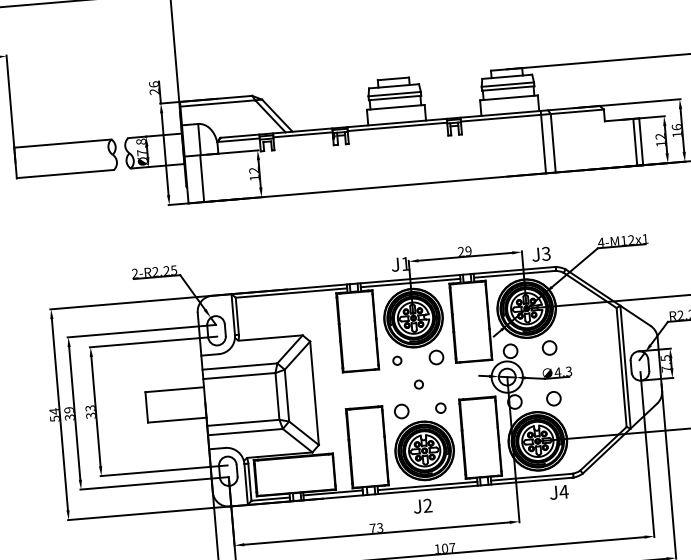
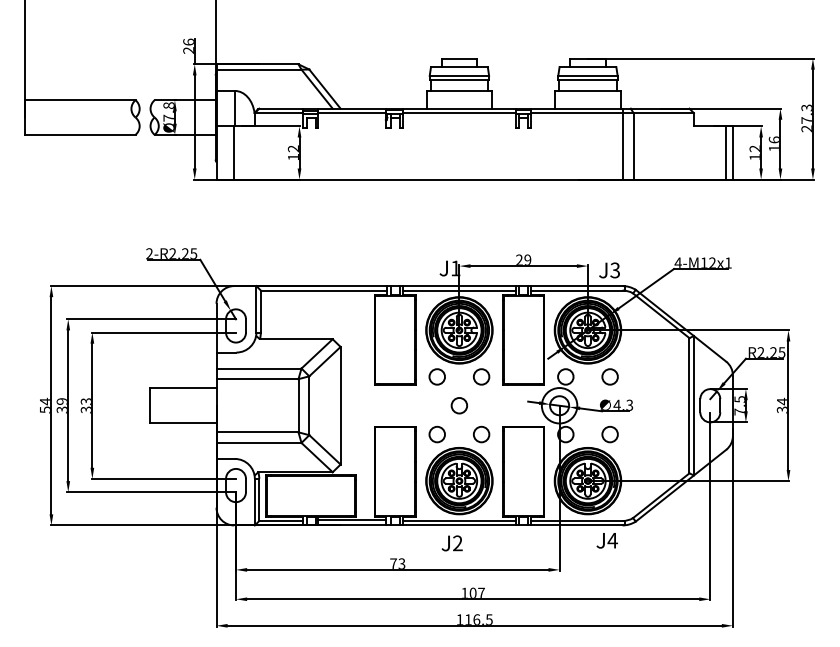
circle: (396, 360) -> (436, 376), size x1.67
circle: (418, 384) -> (458, 405), size x1.67
circle: (440, 408) -> (481, 434), size x1.43

